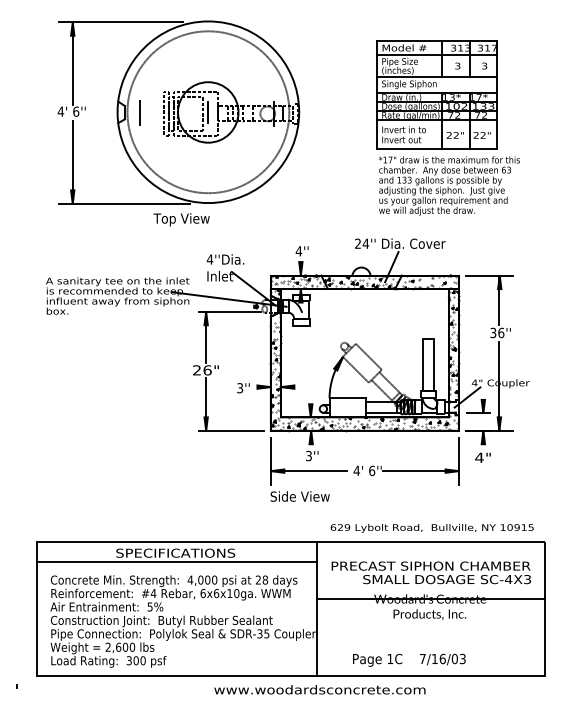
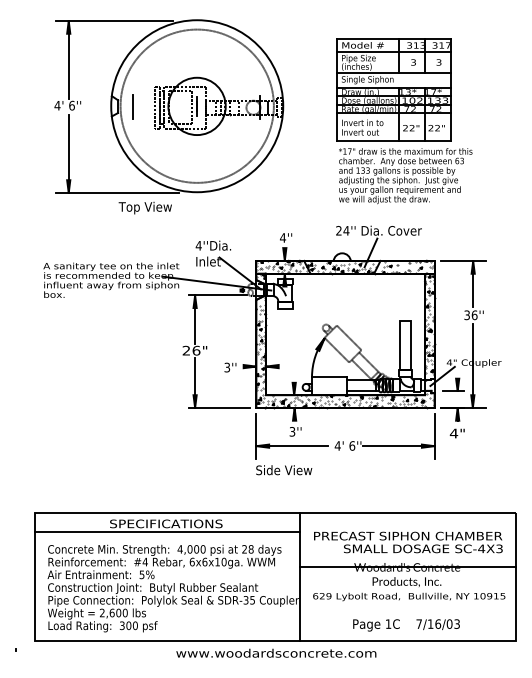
part: (447, 127) -> (403, 120), moved
text: (181, 219) -> (145, 207), moved
text: (431, 528) -> (408, 597), moved
text: (409, 659) -> (406, 624), moved
text: (319, 689) -> (275, 652), moved

